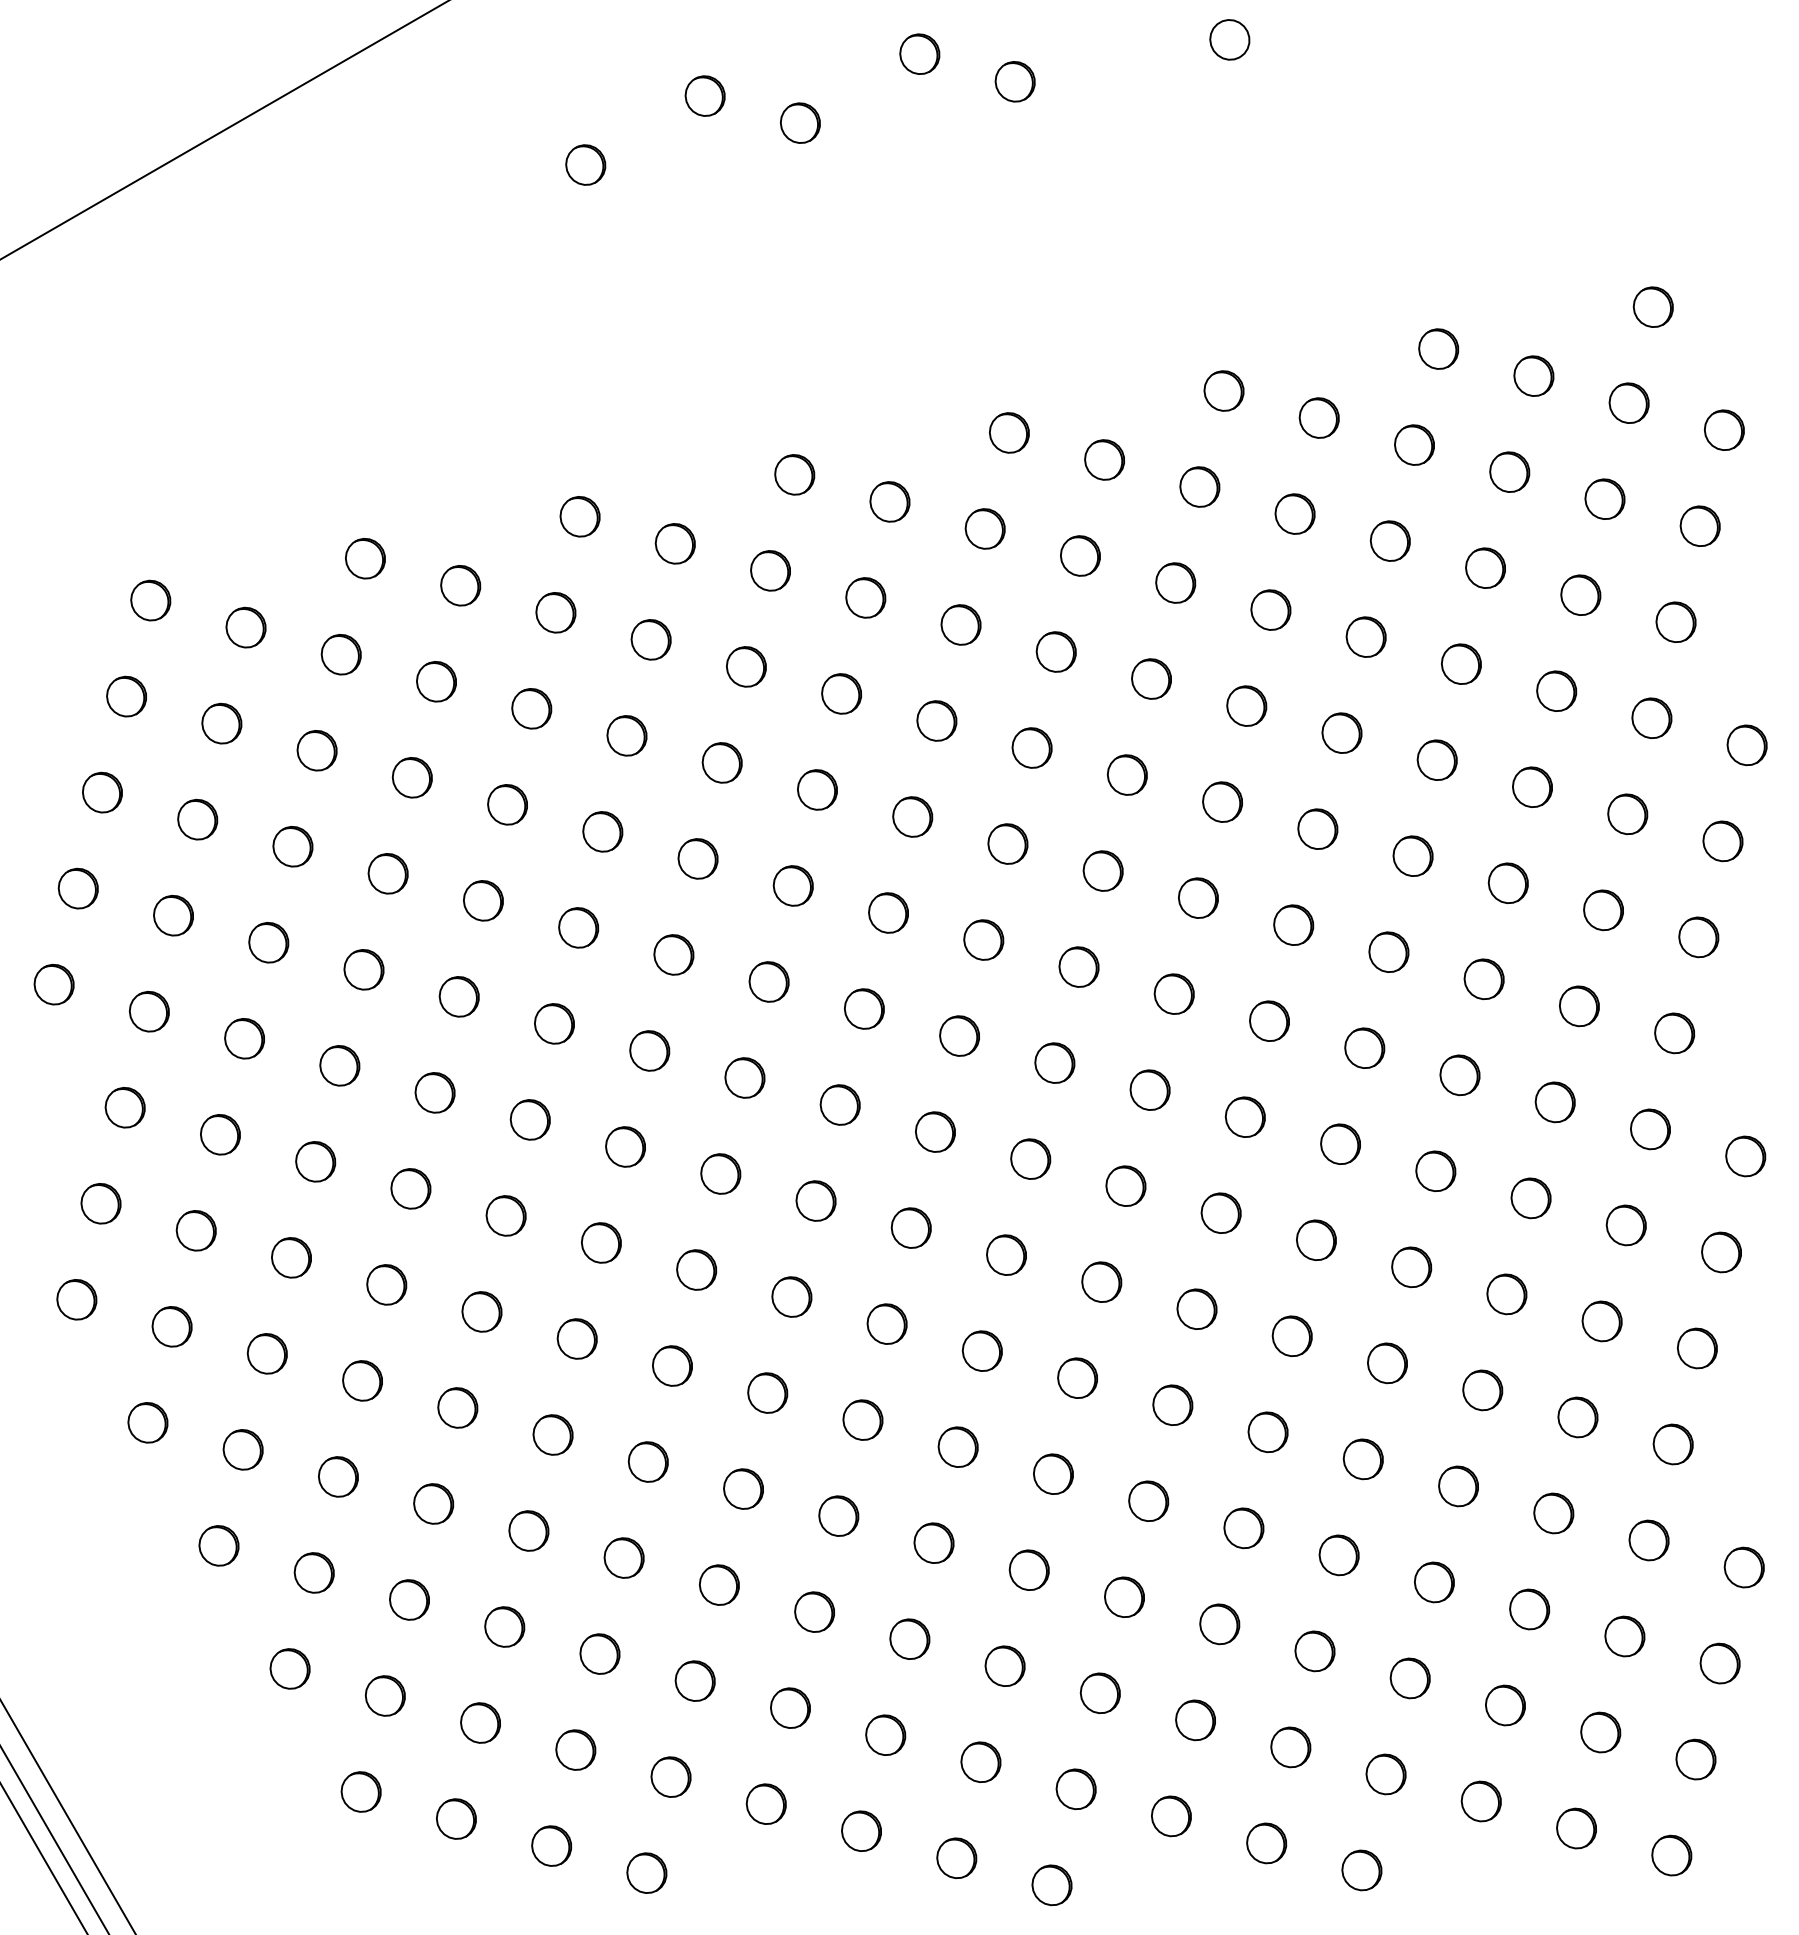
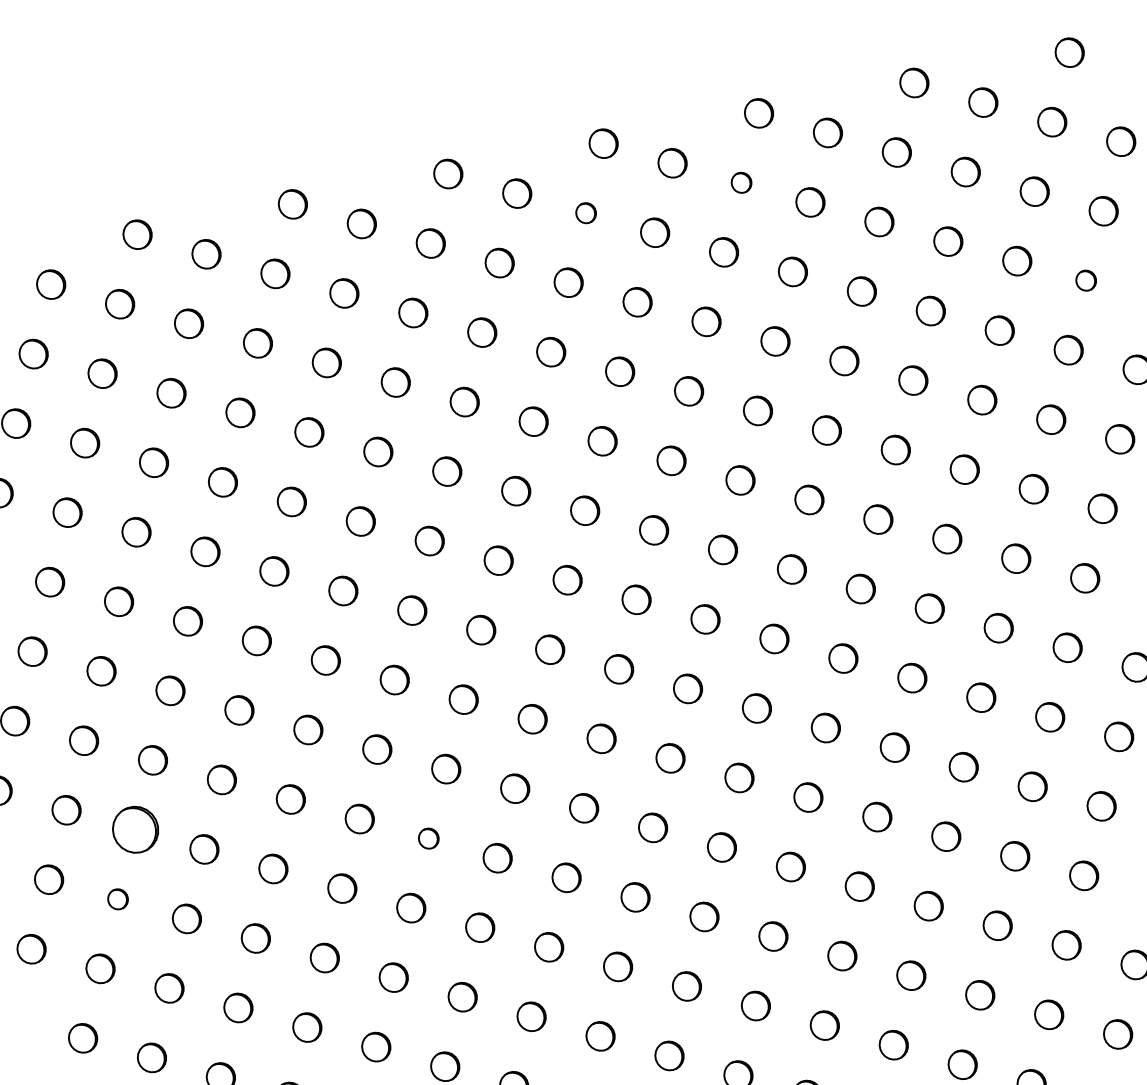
part: (1199, 486) -> (741, 182), size x0.7
part: (984, 528) -> (585, 212), size x0.7
part: (1675, 621) -> (1085, 280), size x0.7
part: (362, 1380) -> (135, 829), size x1.6
part: (767, 1392) -> (428, 838), size x0.7
part: (338, 1476) -> (118, 899), size x0.7

